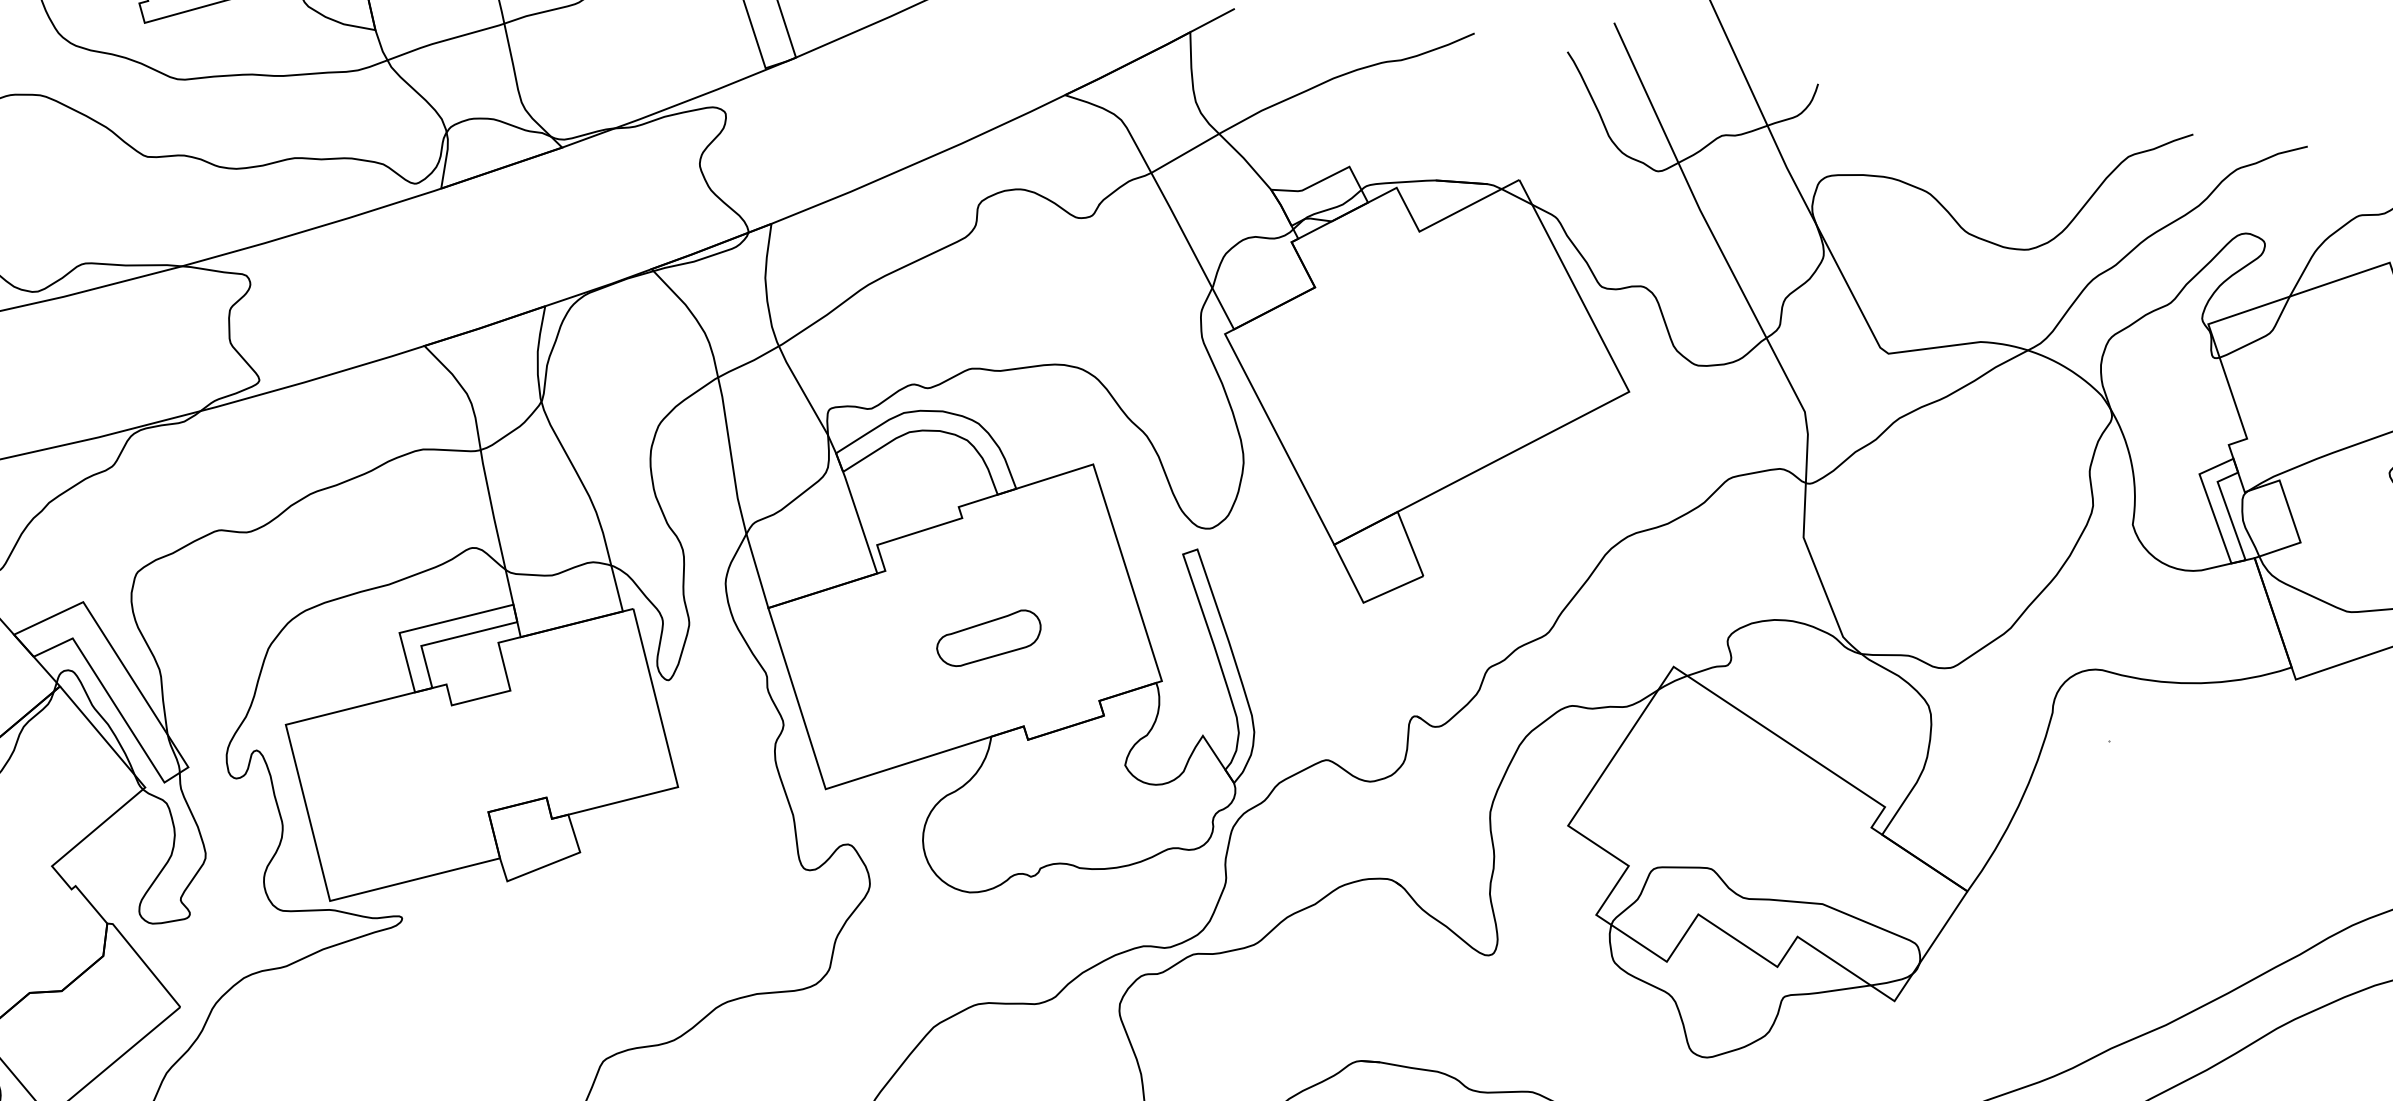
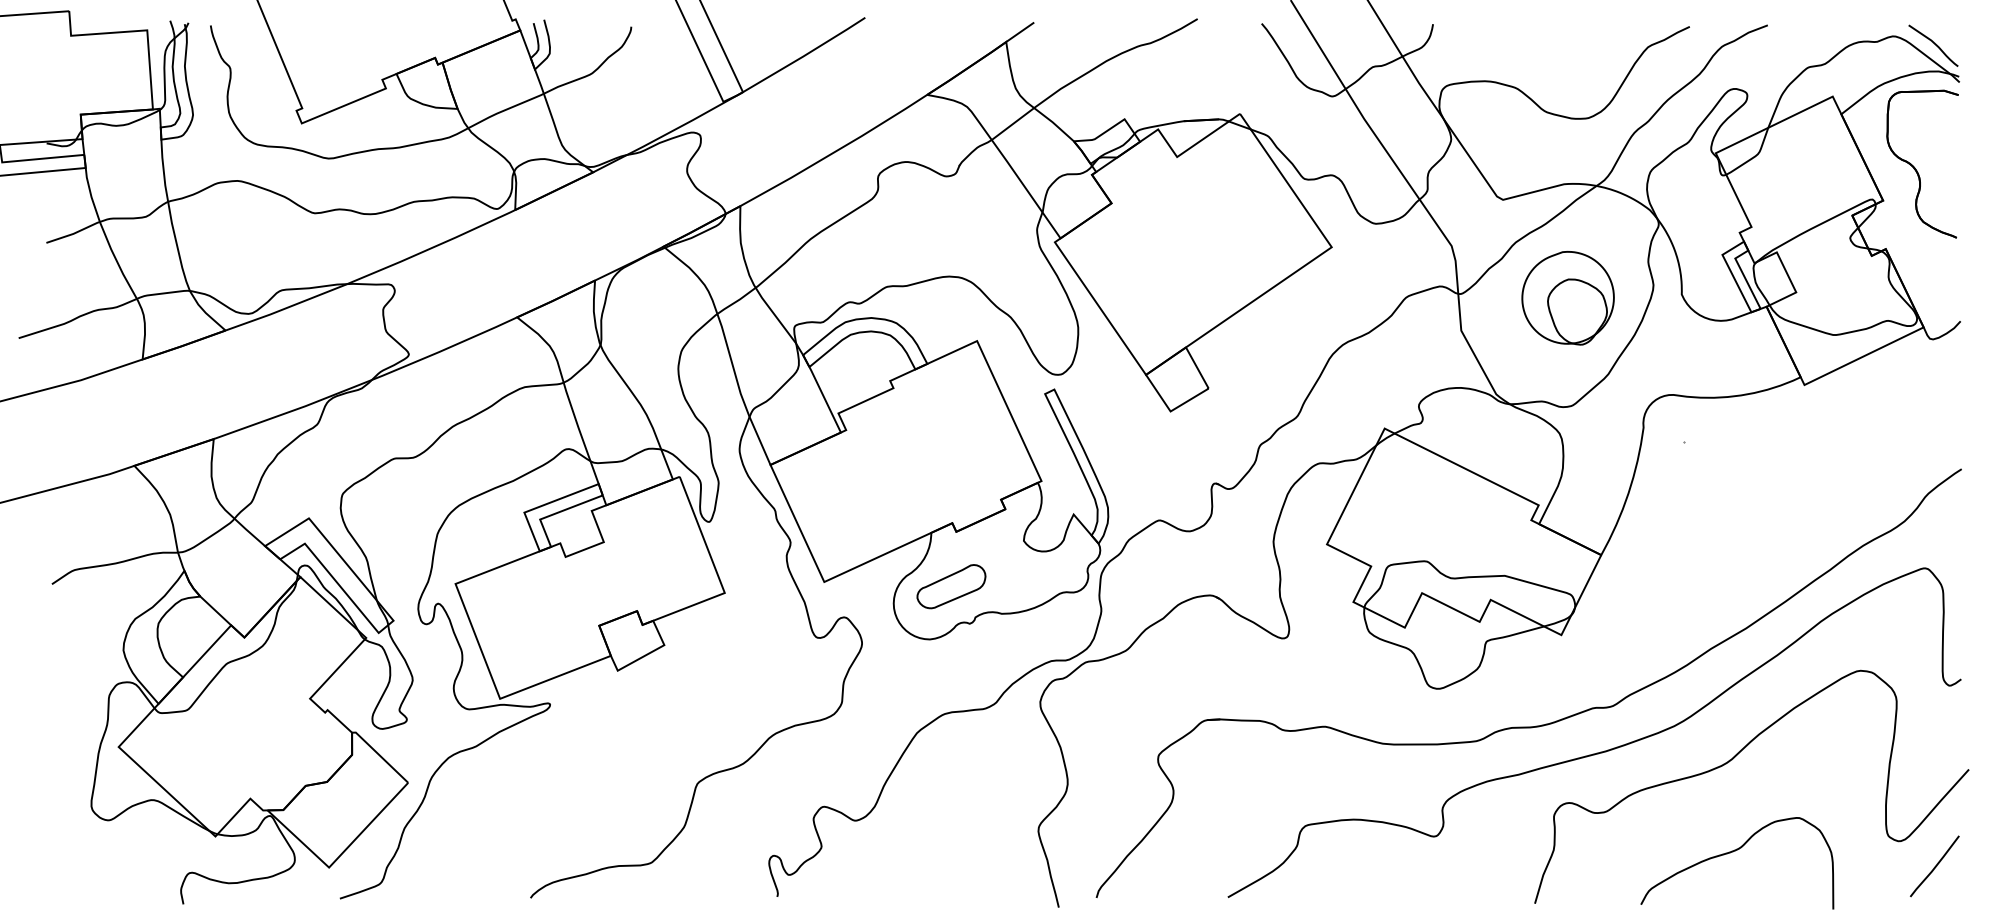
part: (1964, 509) -> (1567, 298), added
part: (988, 637) -> (951, 586), moved

